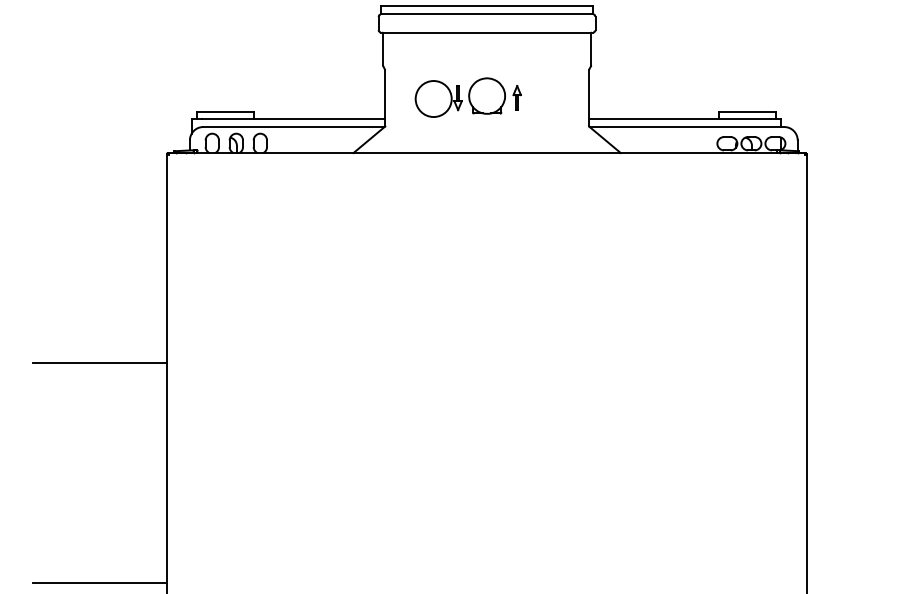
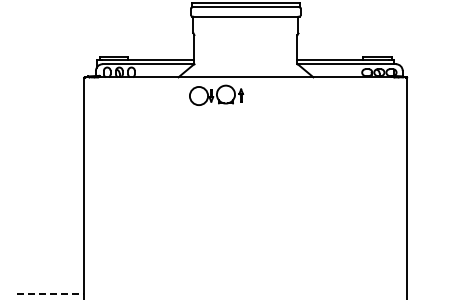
part: (468, 95) -> (216, 94), moved
line: (99, 363) -> (50, 183), removed
line: (99, 583) -> (50, 294), solid -> dashed

